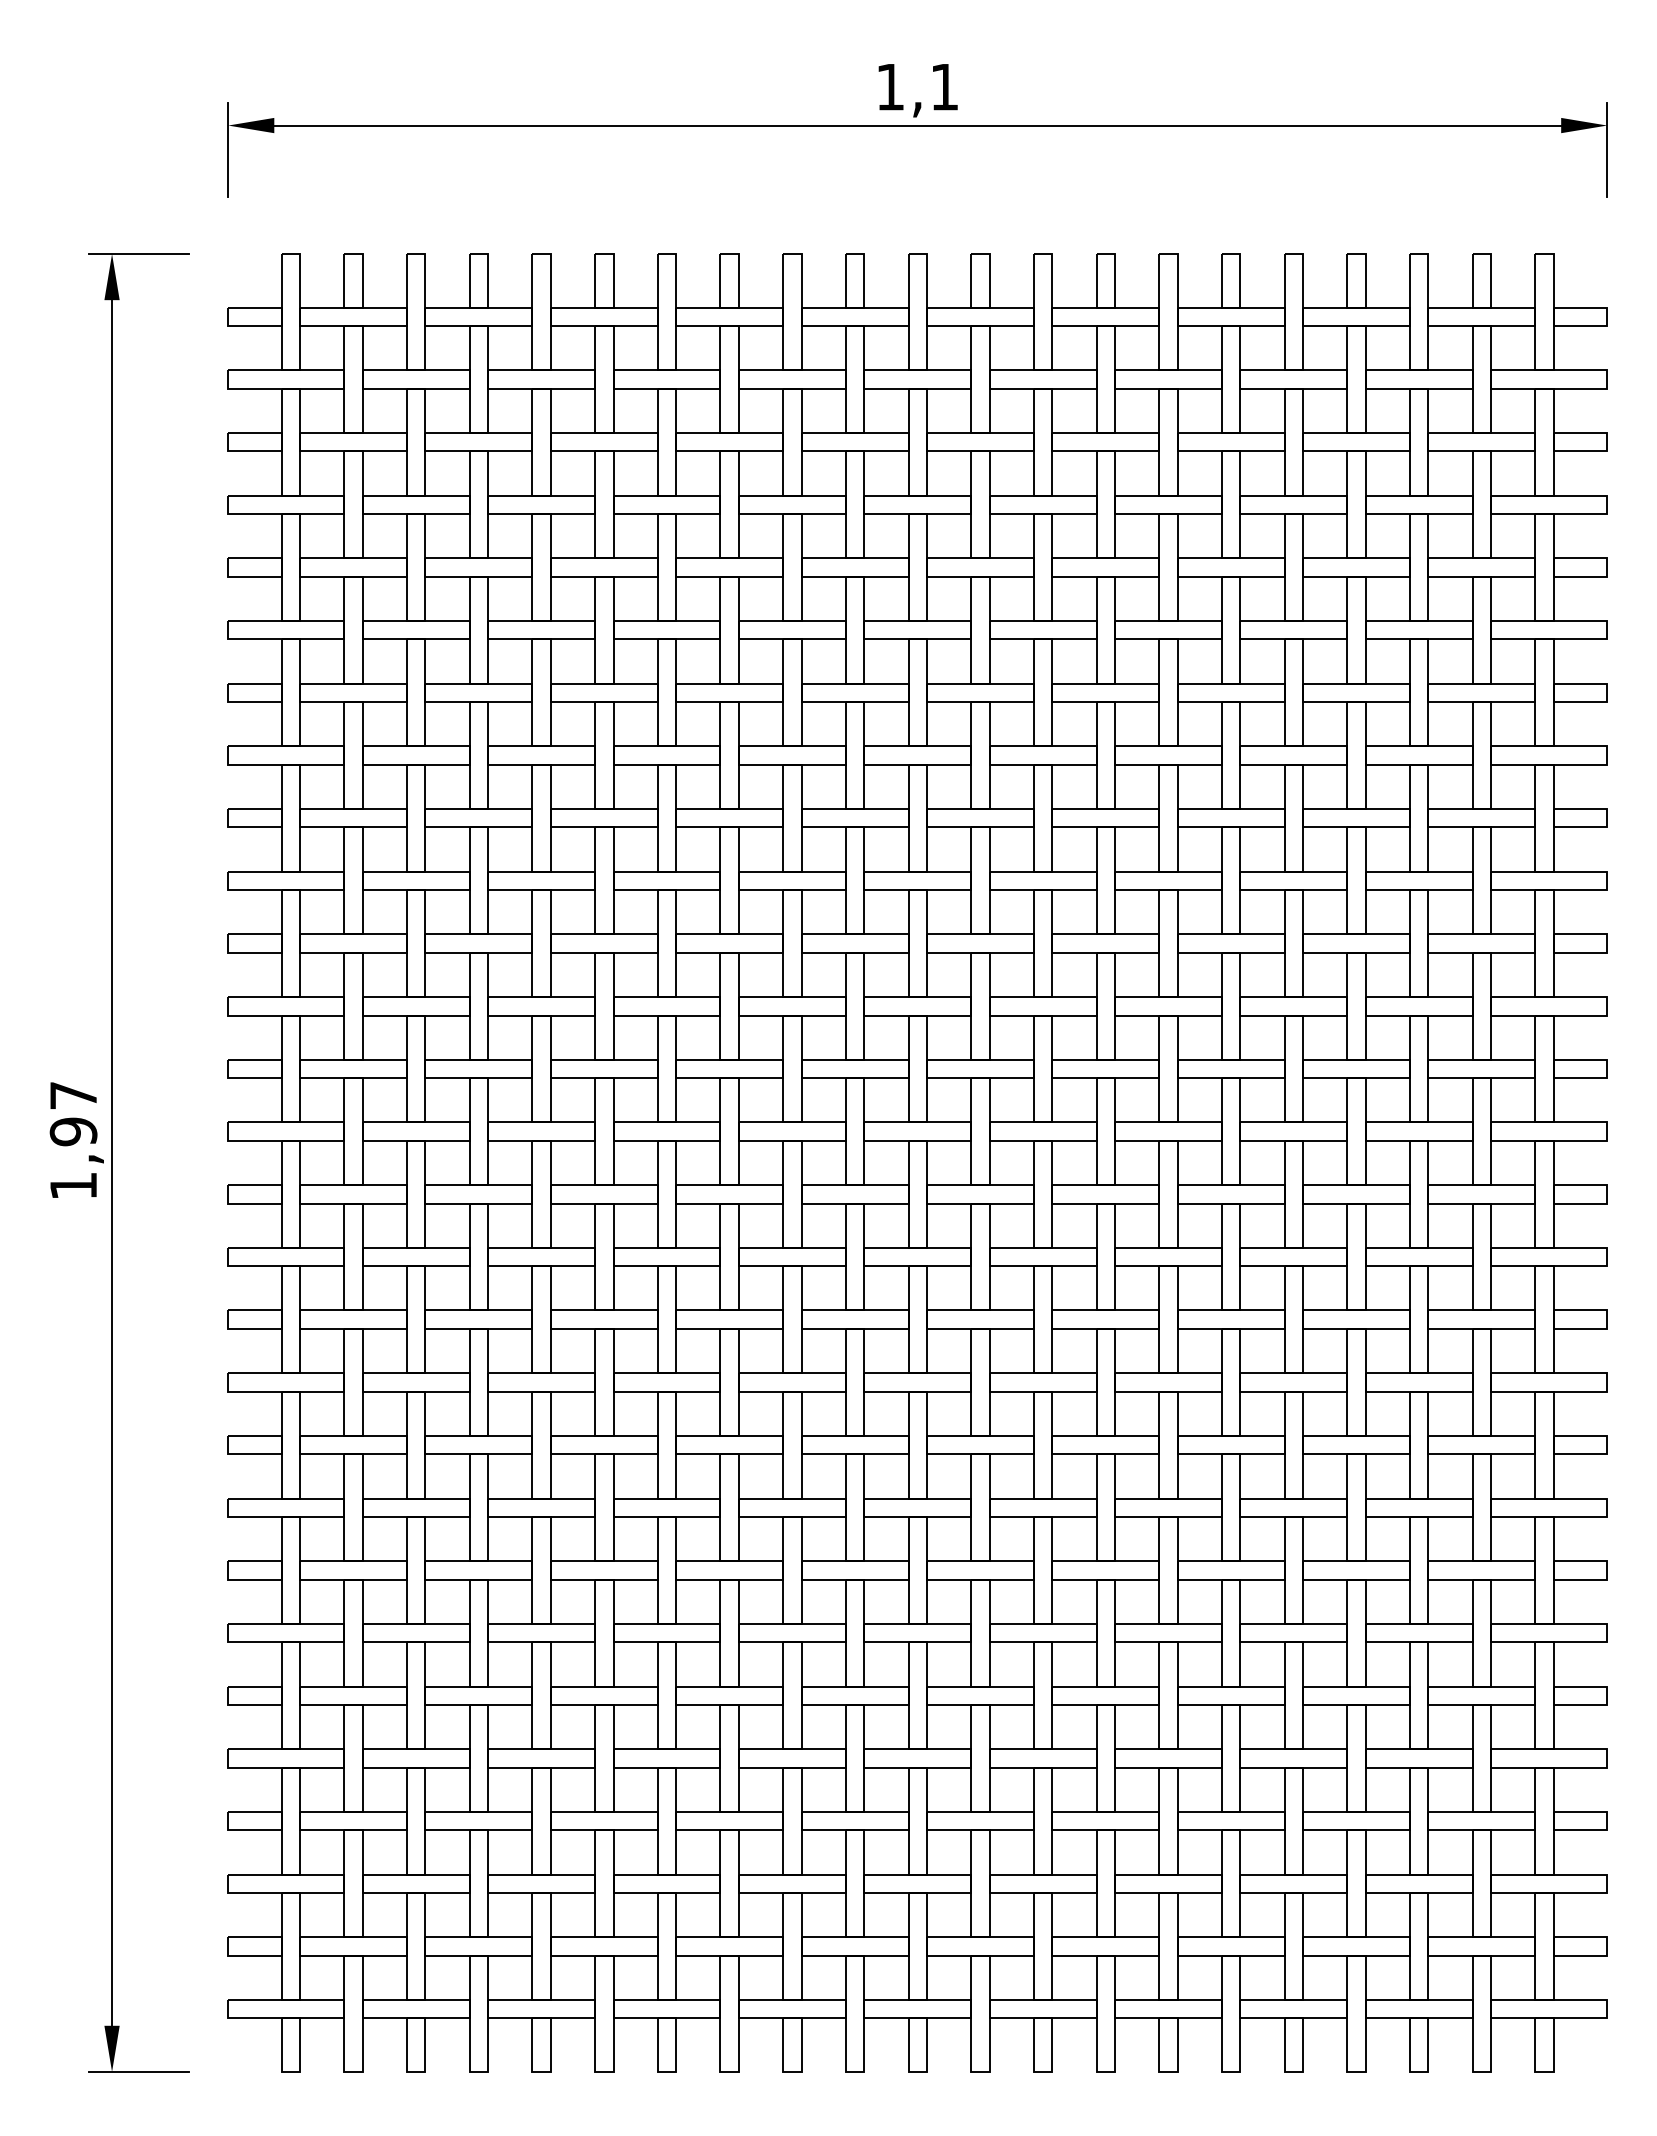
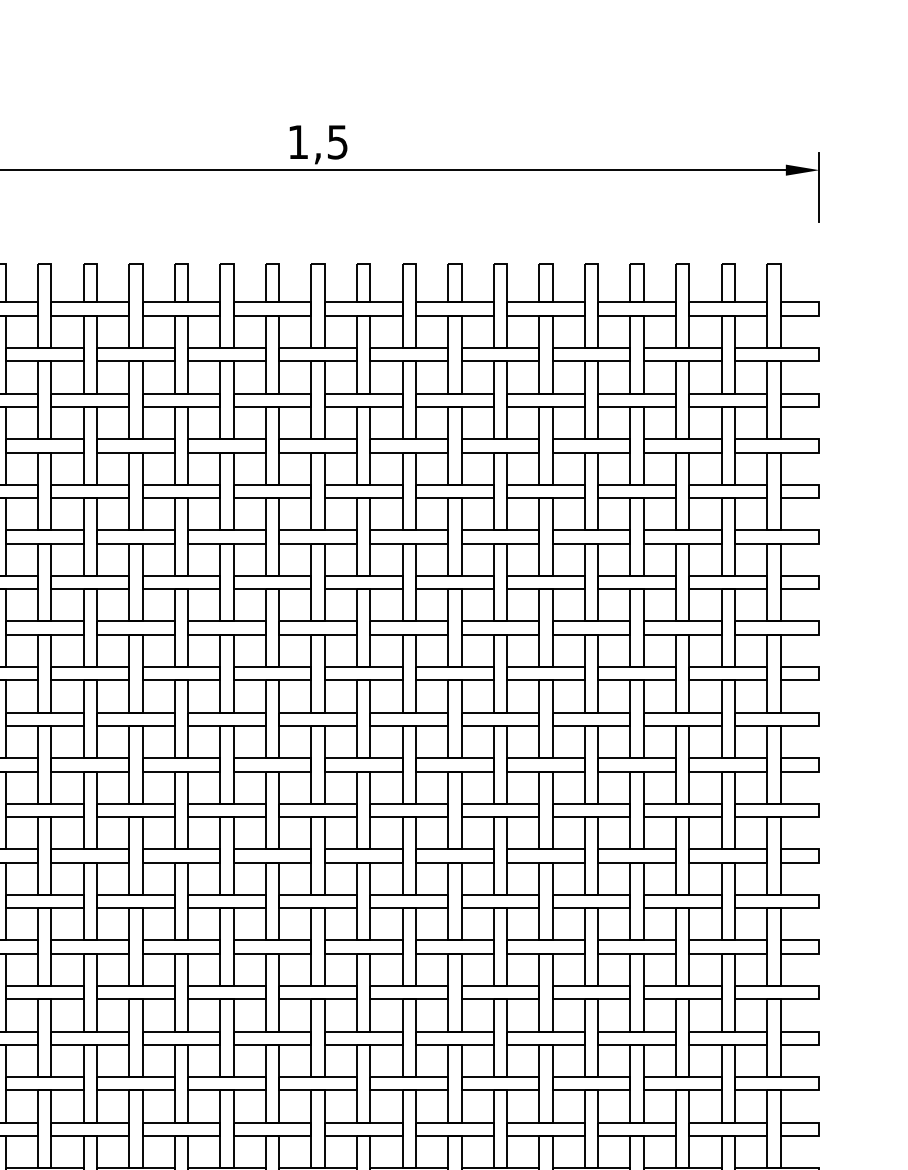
text: (944, 87) -> (337, 142), 1,1 -> 1,5

